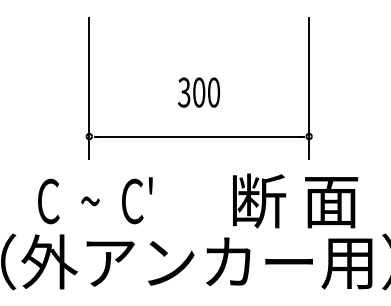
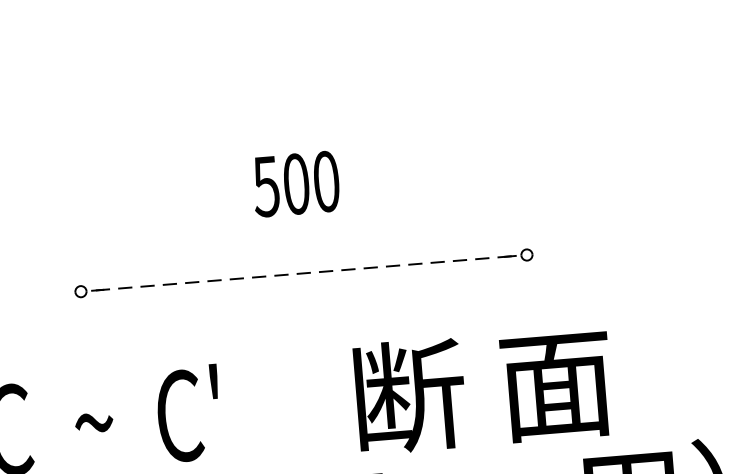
line: (89, 88) -> (73, 194), removed
line: (309, 88) -> (519, 157), removed
text: (184, 91) -> (266, 184), 300 -> 500
line: (199, 136) -> (304, 273), solid -> dashed
text: (295, 200) -> (483, 389), moved

